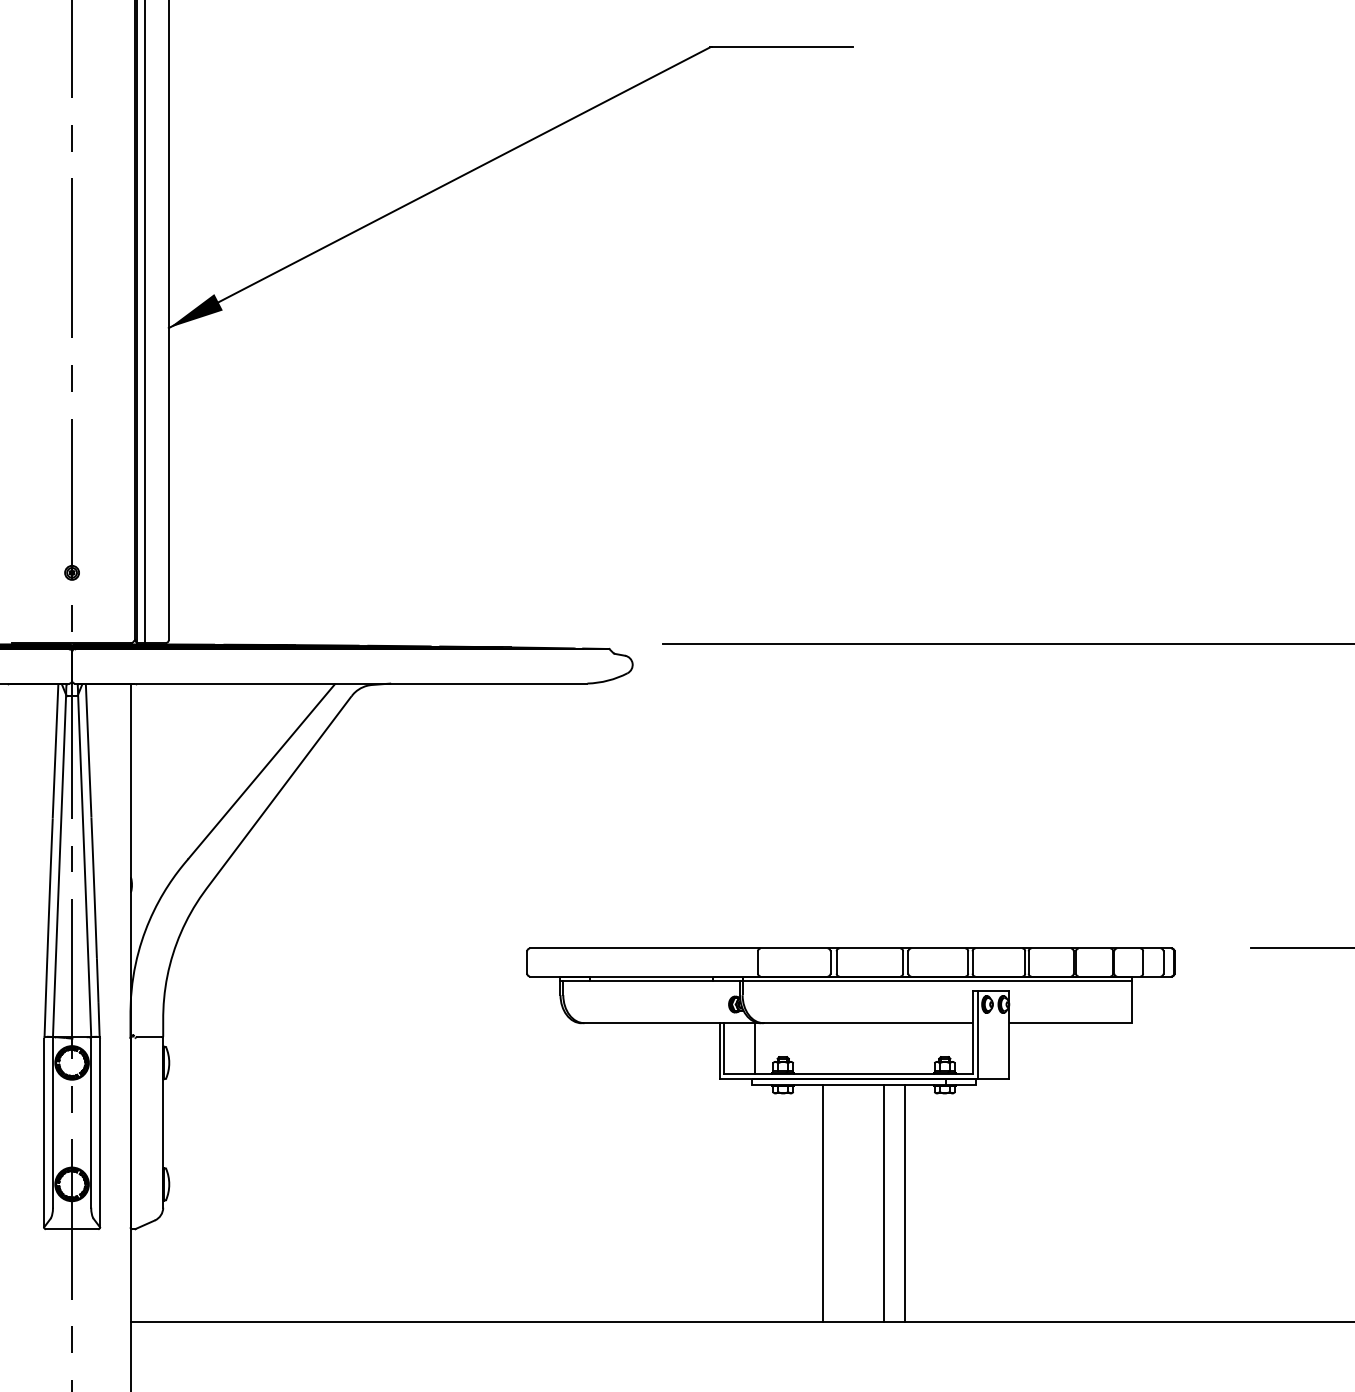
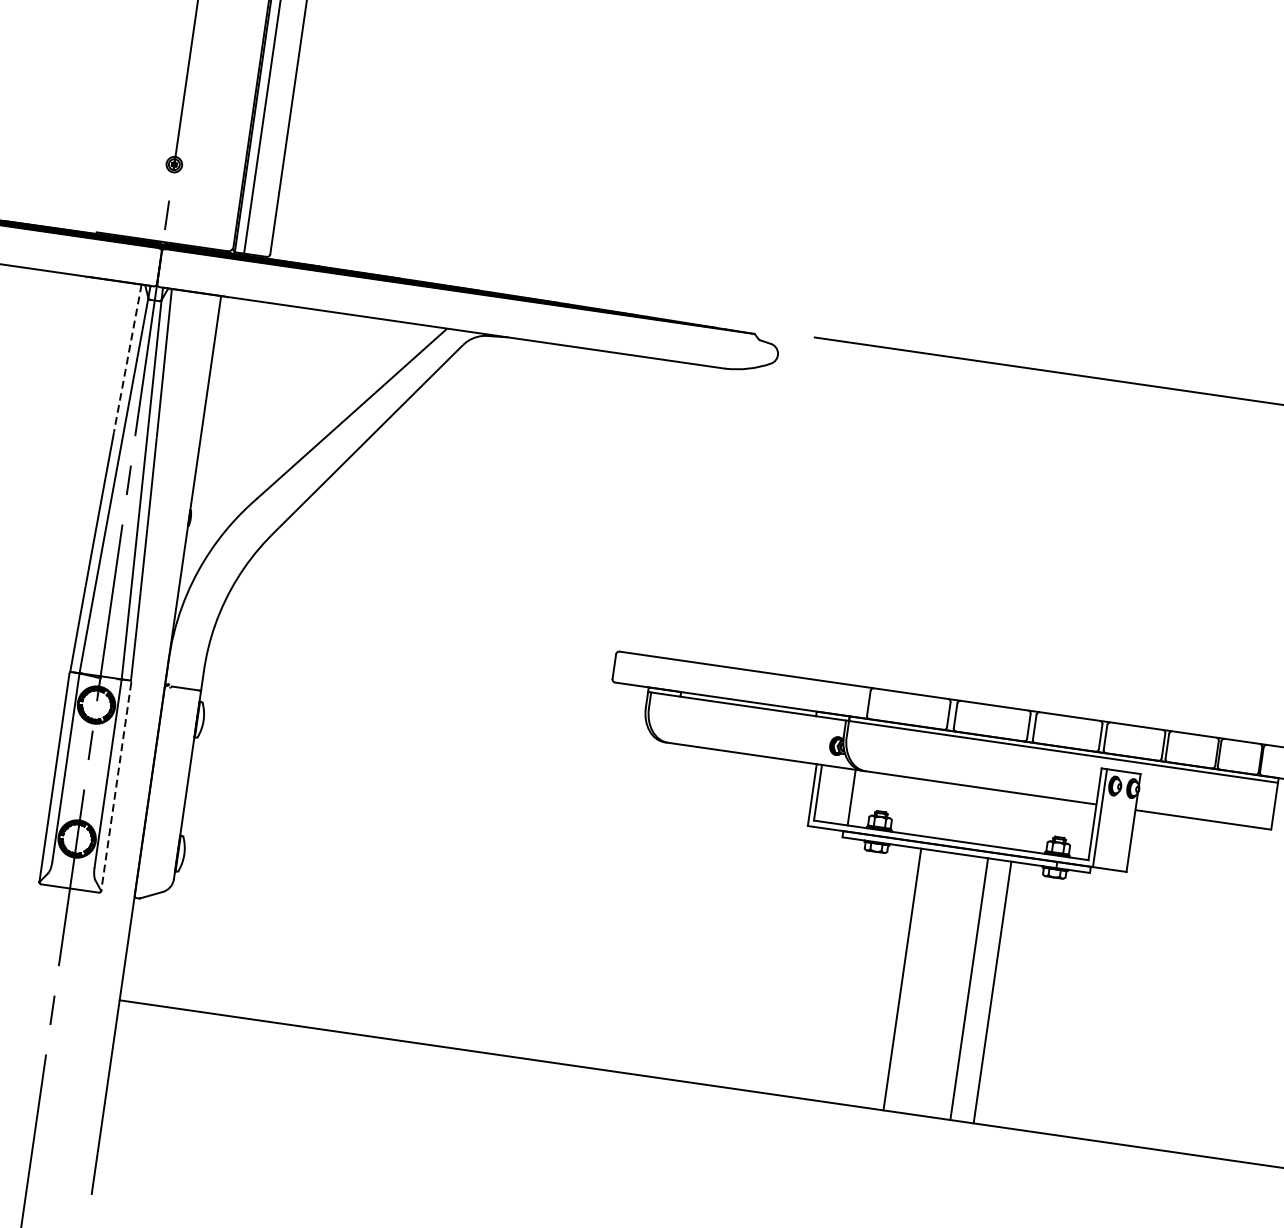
line: (55, 752) -> (127, 360), solid -> dashed
line: (100, 1133) -> (116, 787), solid -> dashed

